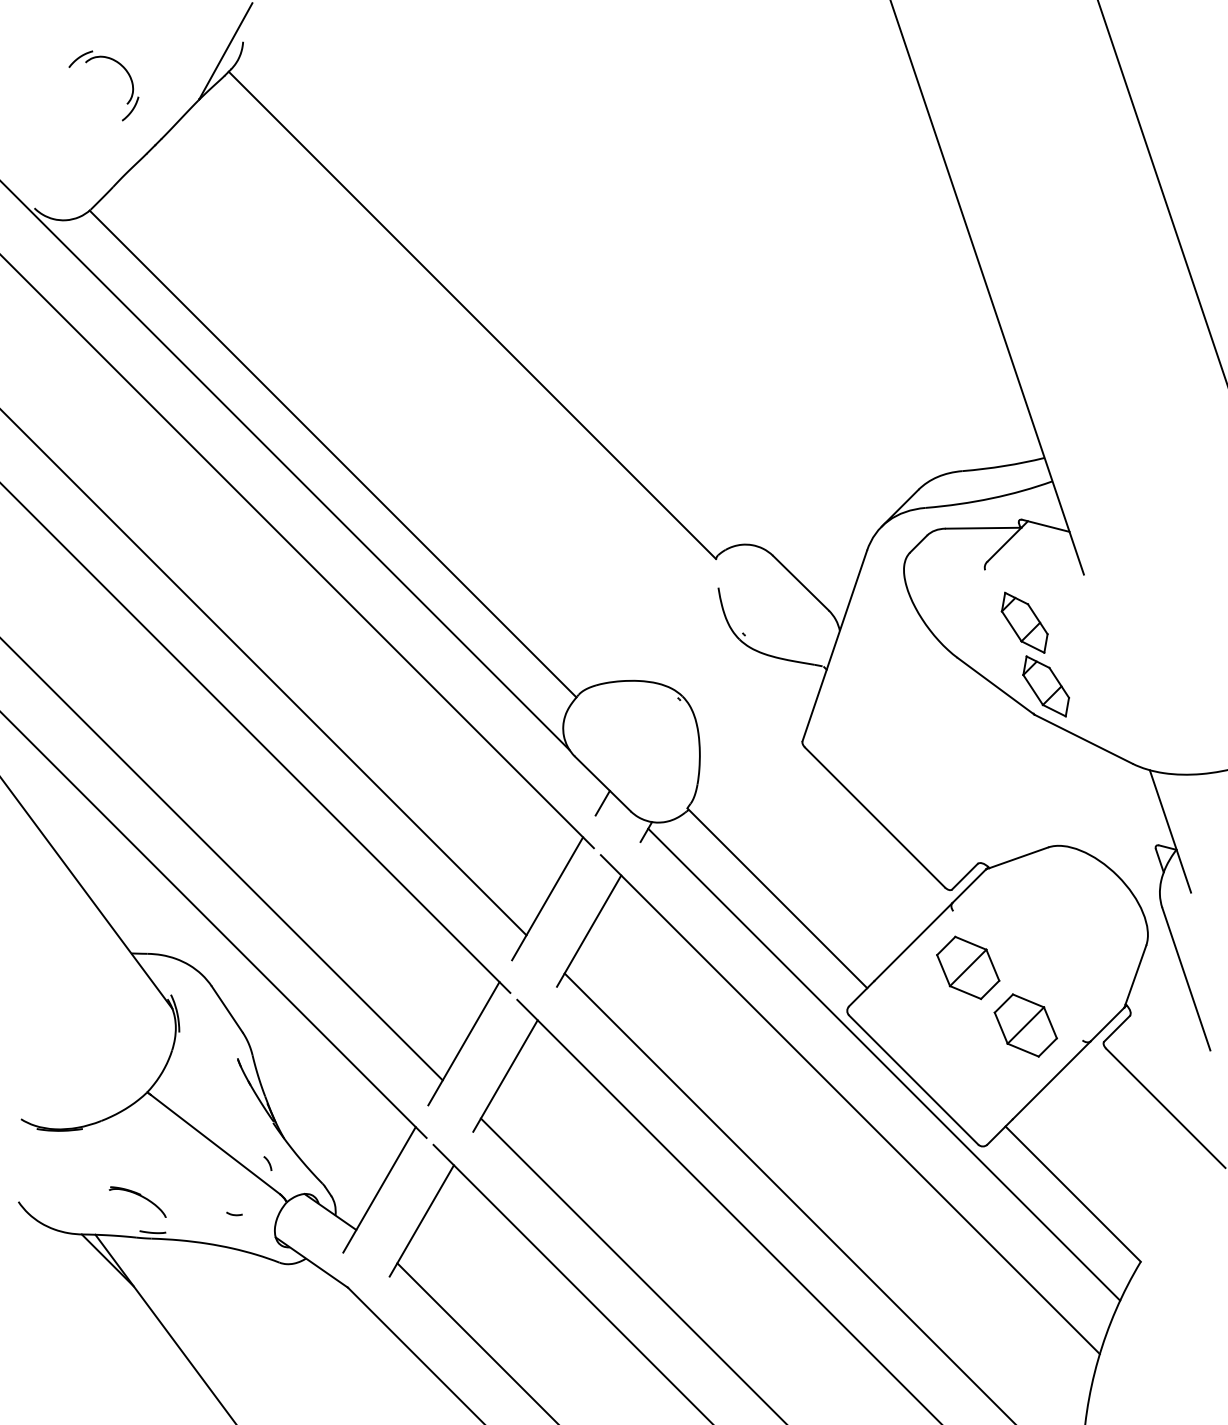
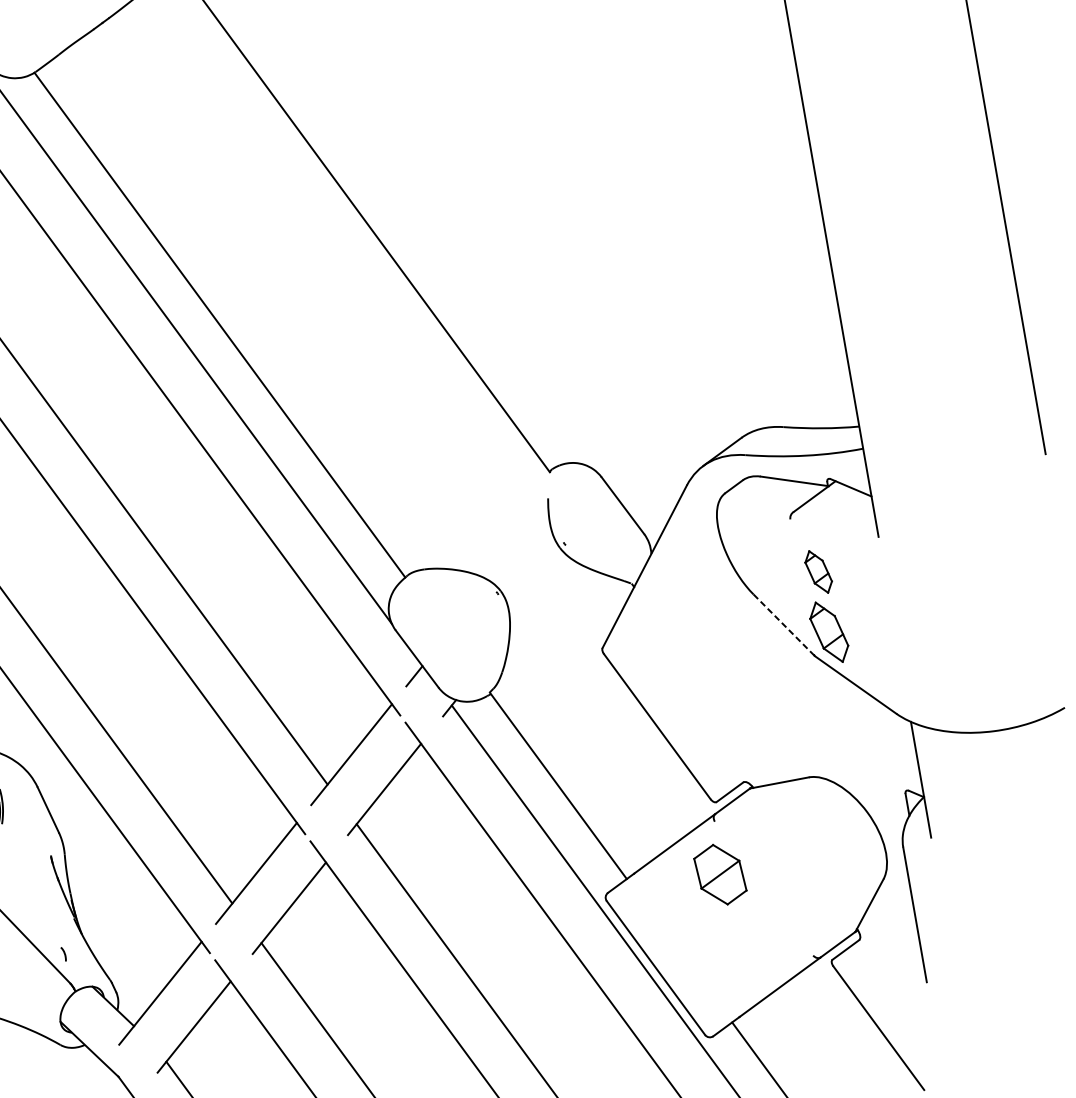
part: (1024, 622) -> (818, 571), size x0.7
line: (996, 686) -> (784, 625), solid -> dashed
part: (1025, 1025) -> (764, 934), removed
curve: (234, 1214) -> (26, 995), removed

